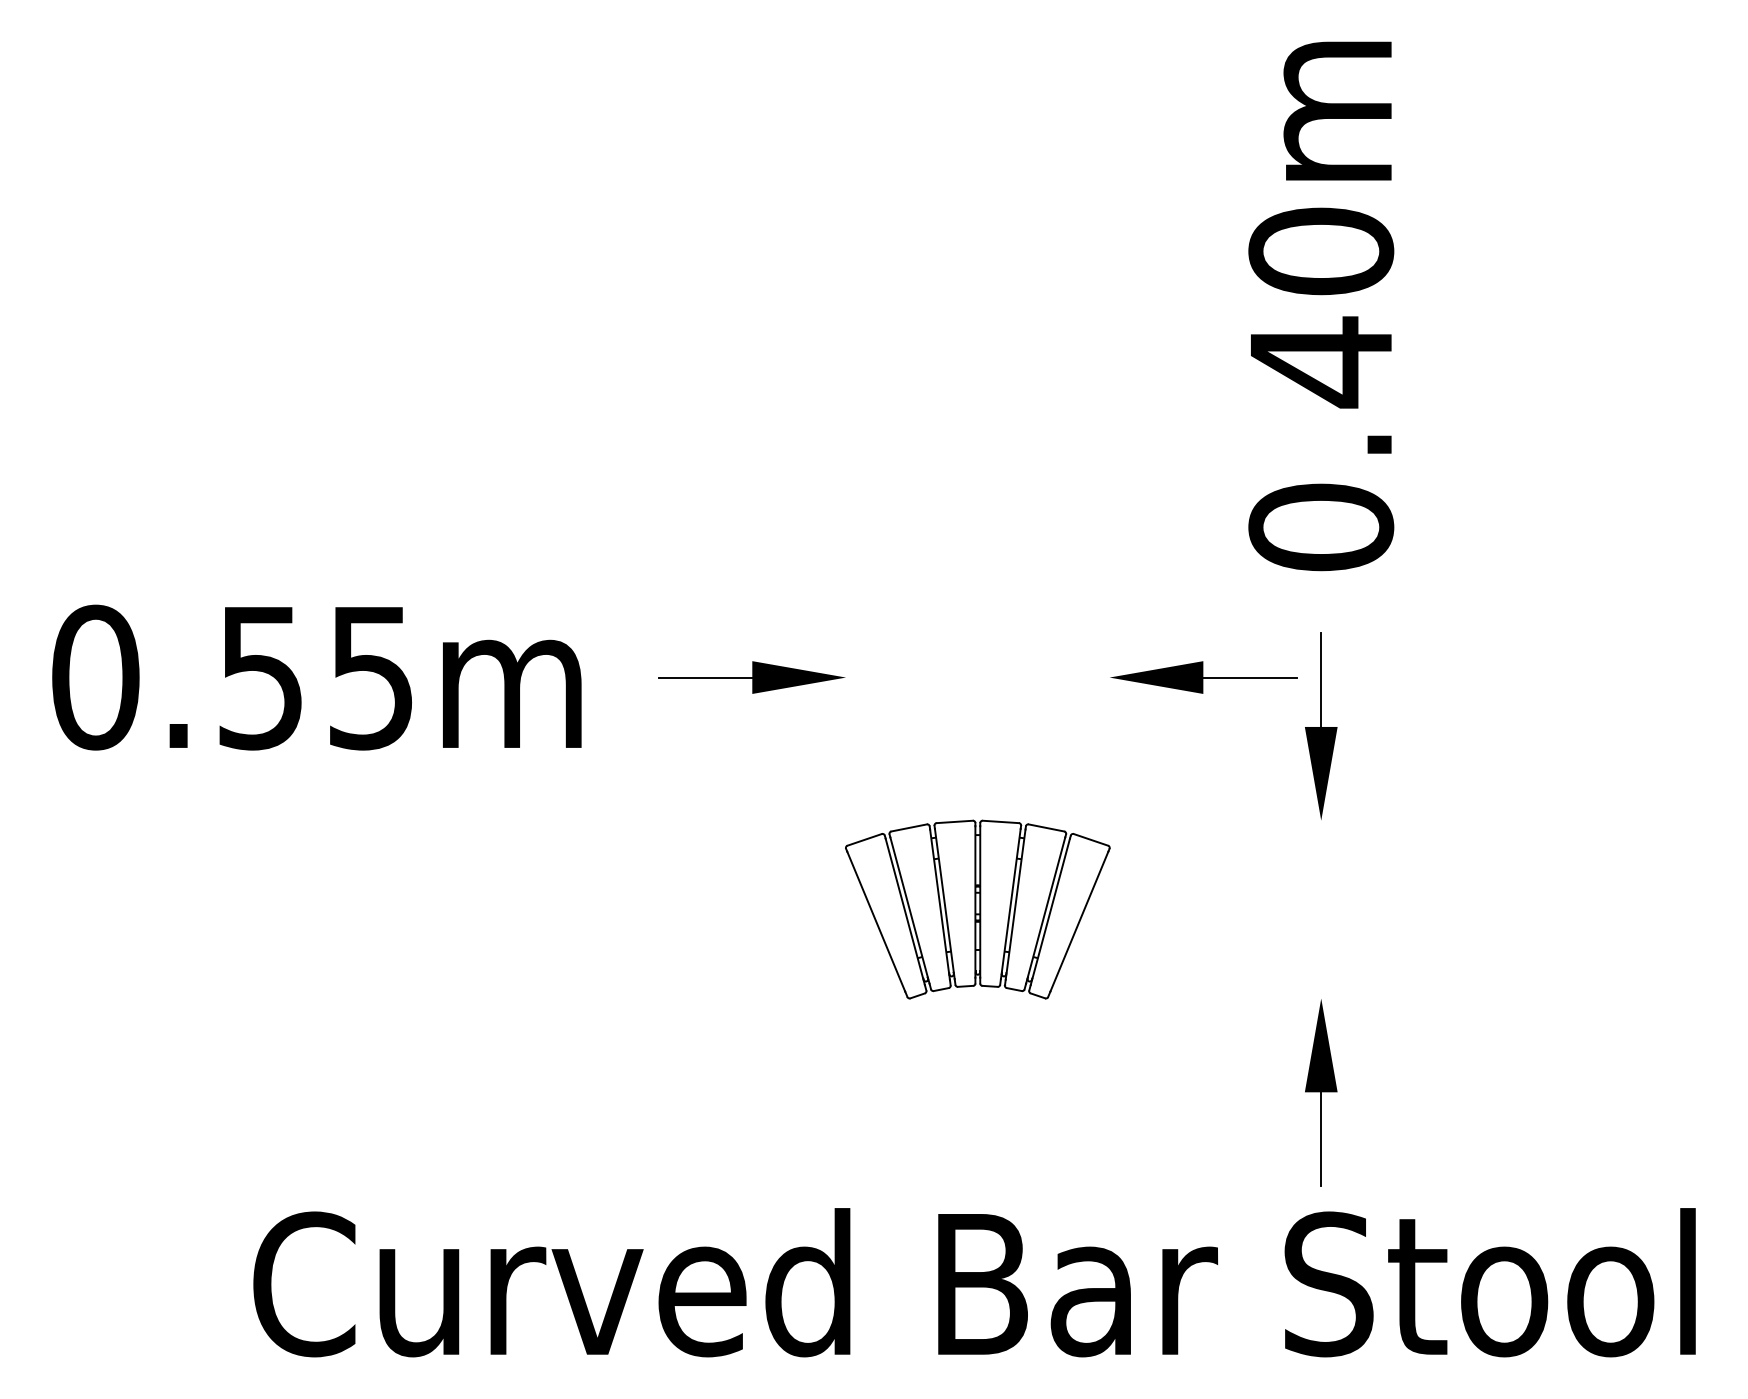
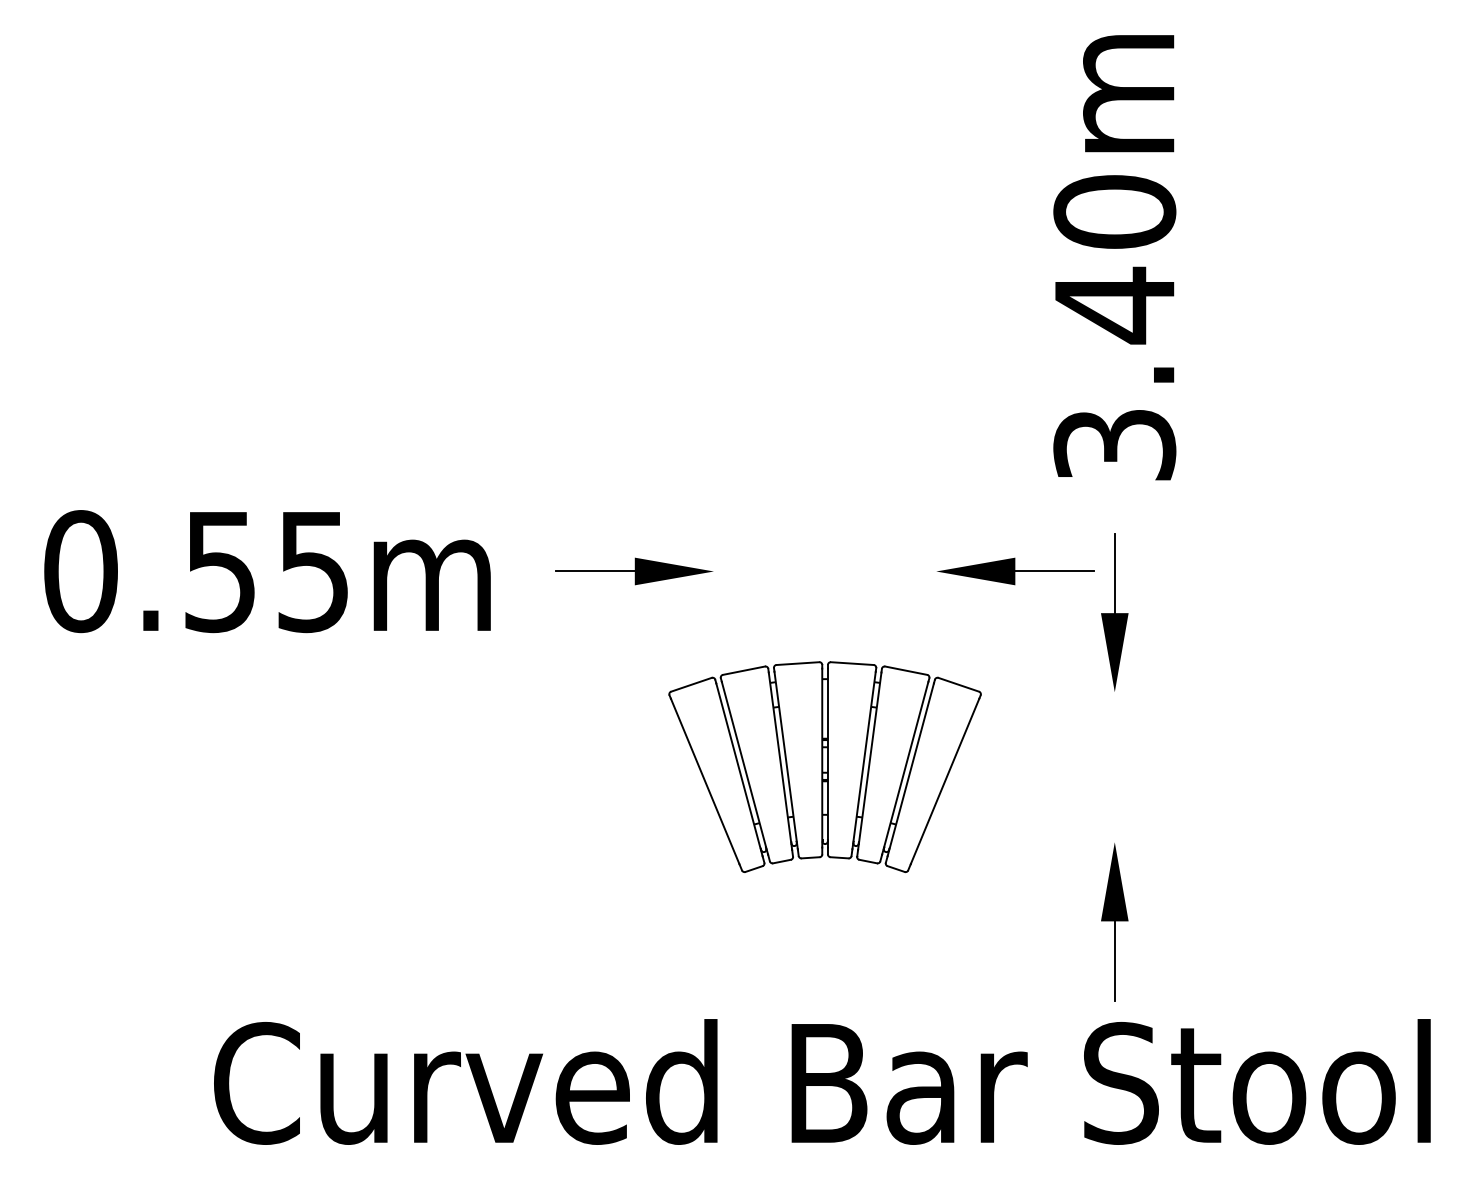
text: (1320, 527) -> (1114, 444), 0.40m -> 3.40m
part: (977, 909) -> (824, 767), size x1.4

